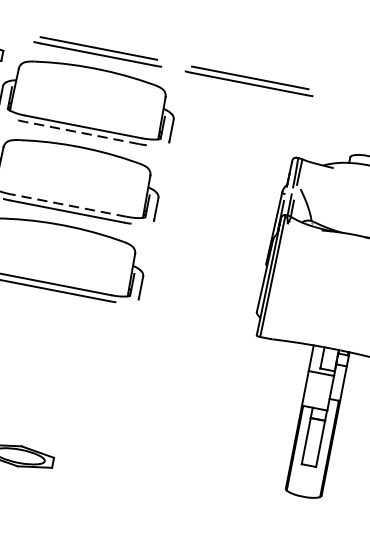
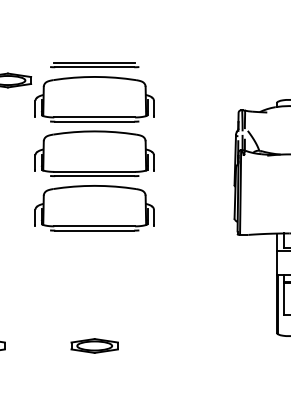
part: (249, 81) -> (199, 65), removed
line: (82, 132) -> (94, 121), dashed -> solid
line: (68, 204) -> (94, 171), dashed -> solid

